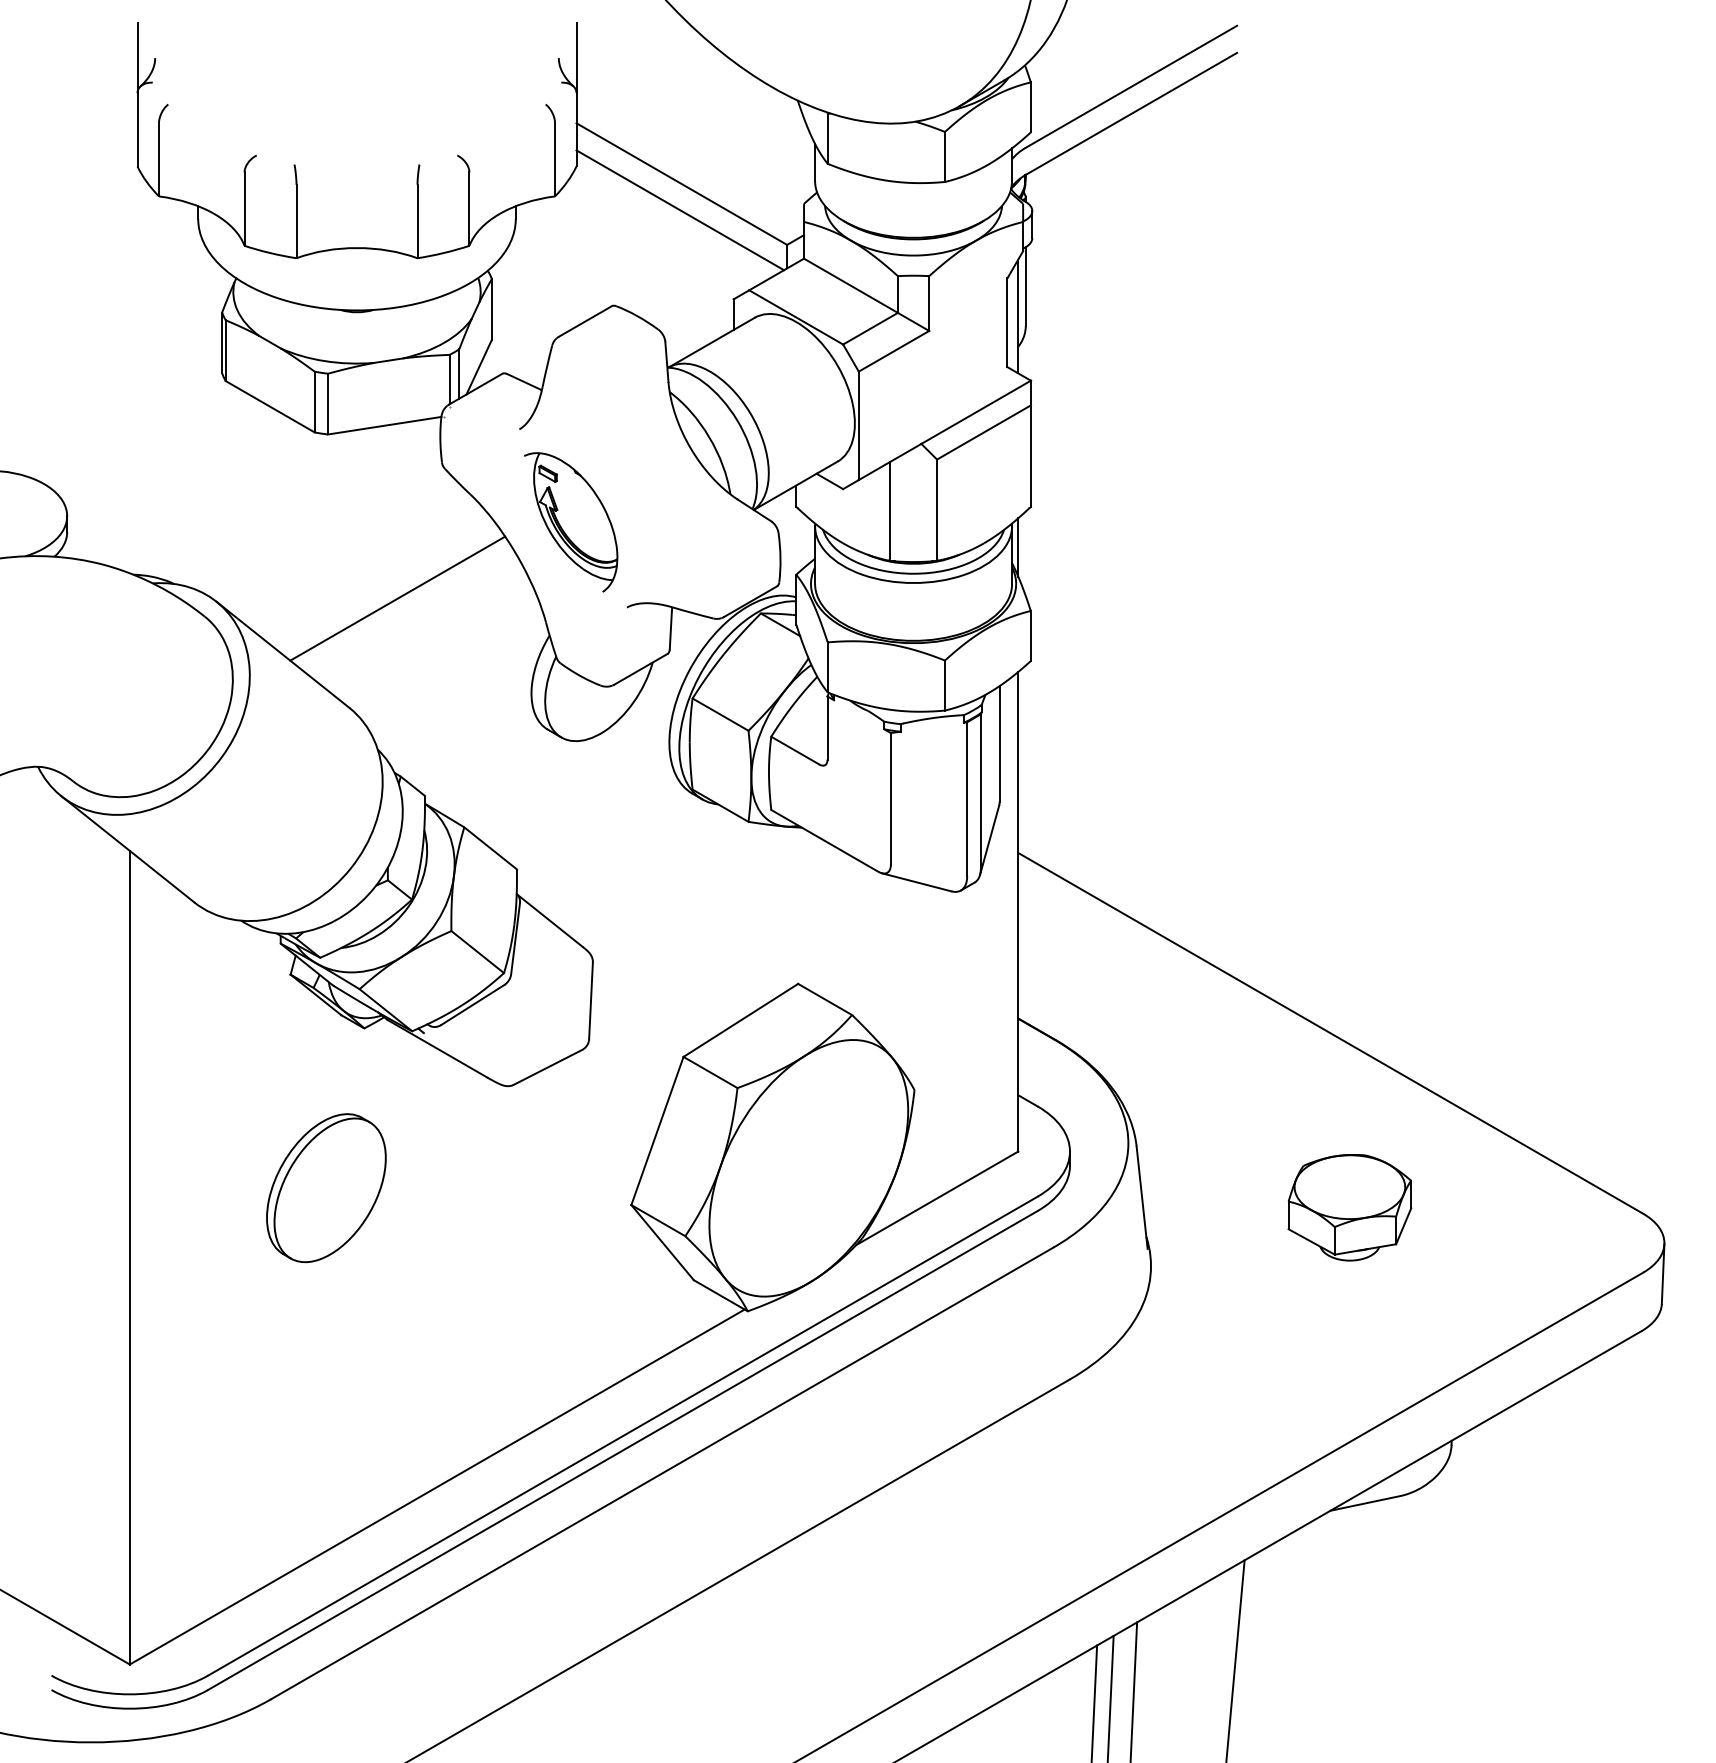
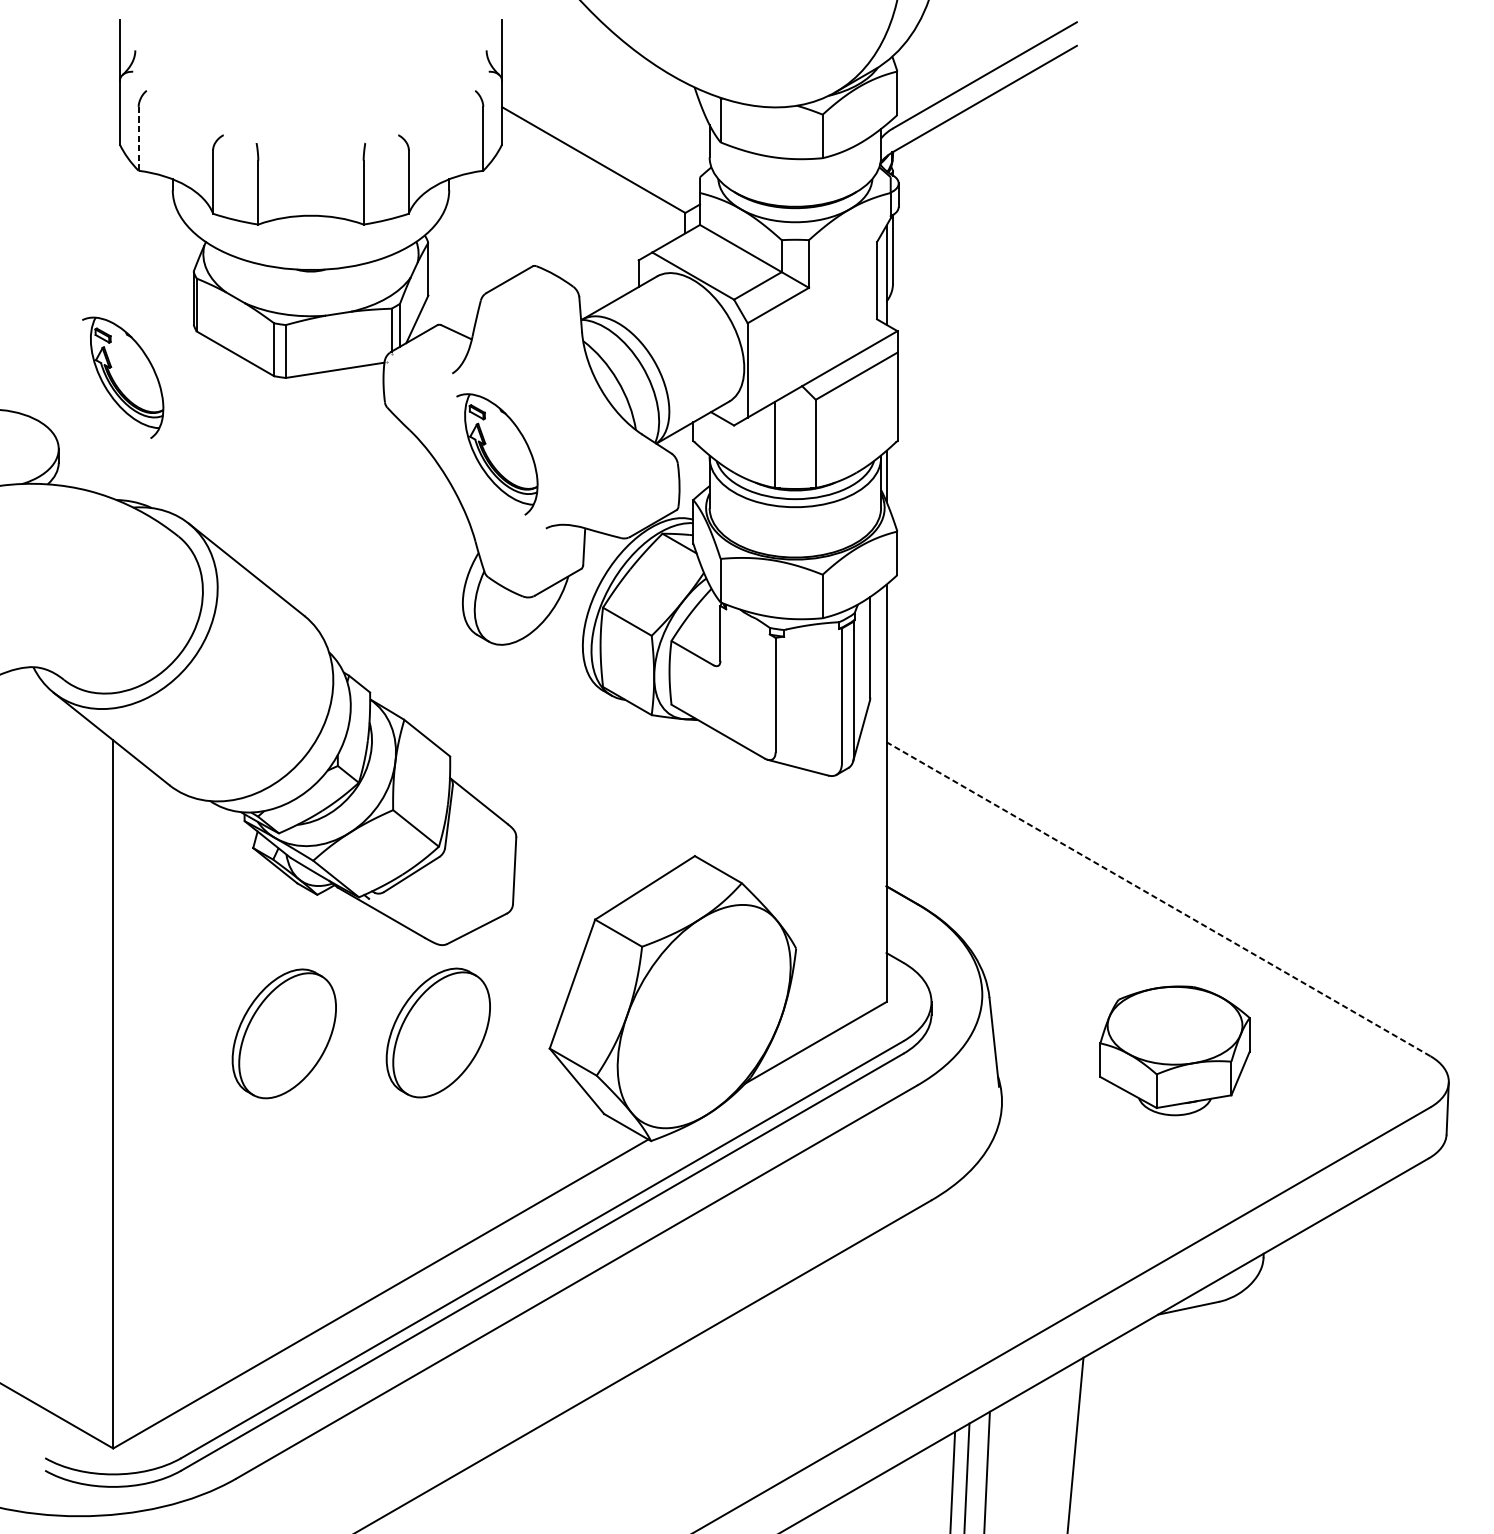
line: (159, 159) -> (139, 138), solid -> dashed
line: (680, 210) -> (592, 183), removed
part: (141, 434) -> (123, 377), added
line: (397, 598) -> (346, 520), removed
line: (1330, 1033) -> (1158, 899), solid -> dashed
part: (503, 1187) -> (438, 1033), added
part: (1349, 1207) -> (1174, 1050), size x1.4

